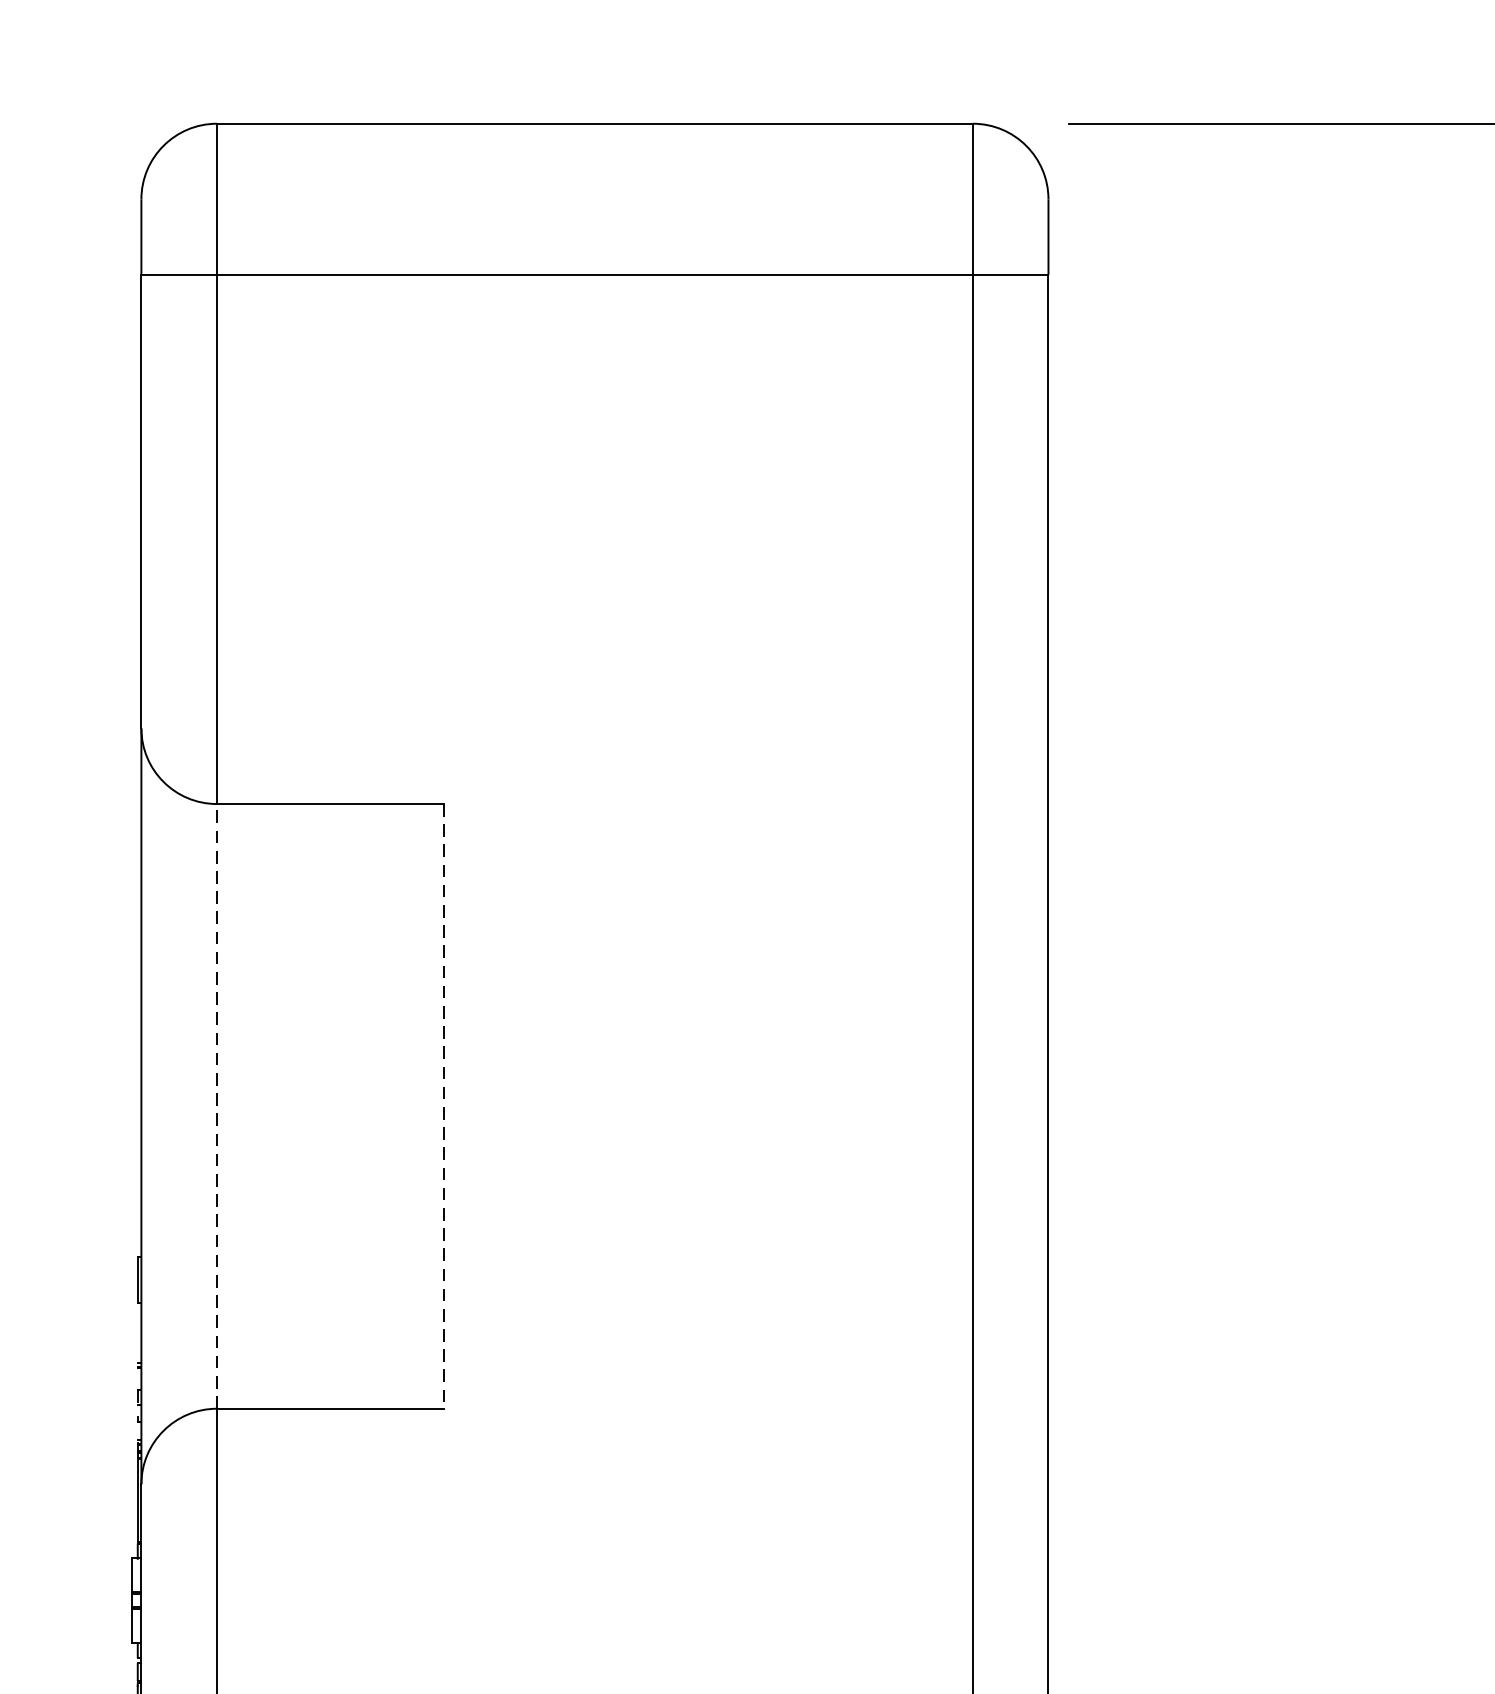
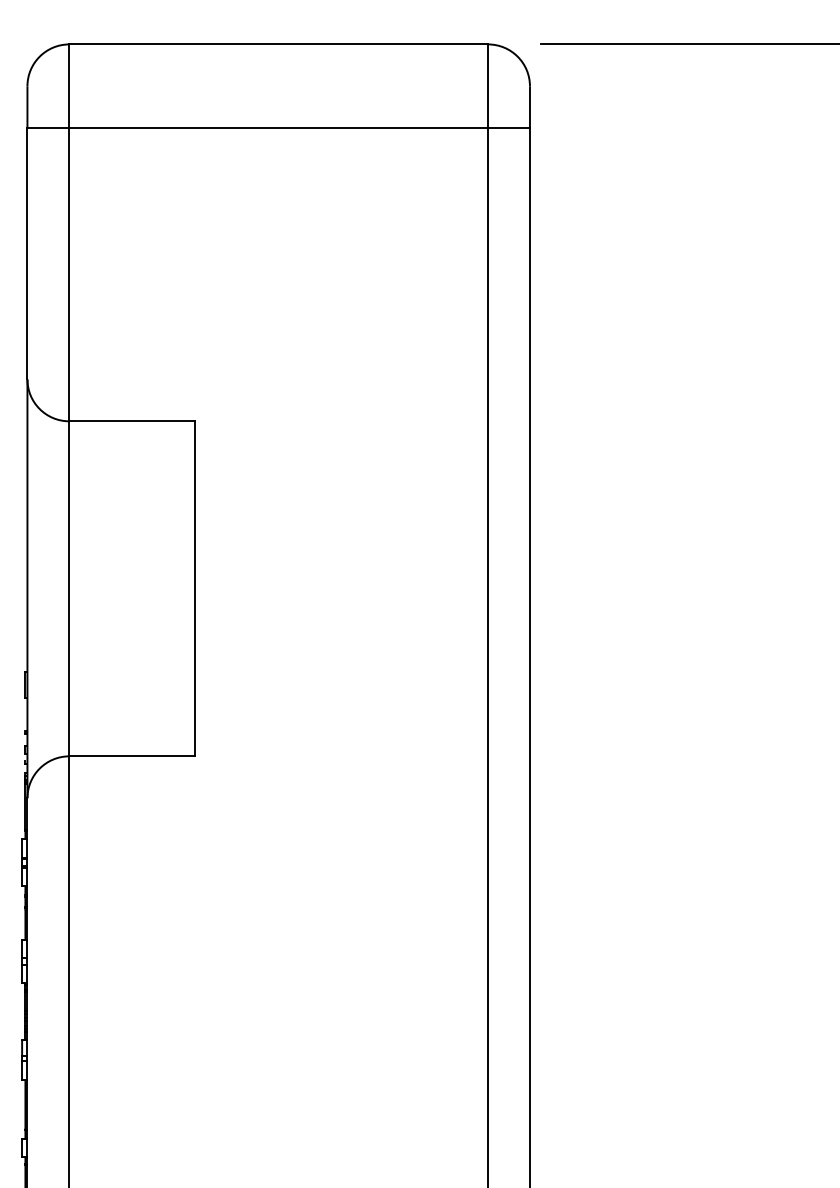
line: (217, 1105) -> (69, 588), dashed -> solid
line: (442, 1105) -> (194, 588), dashed -> solid

